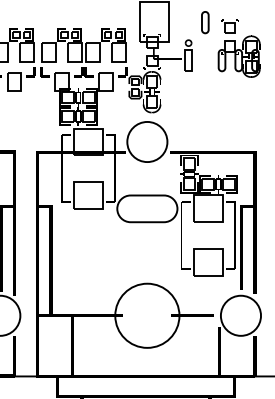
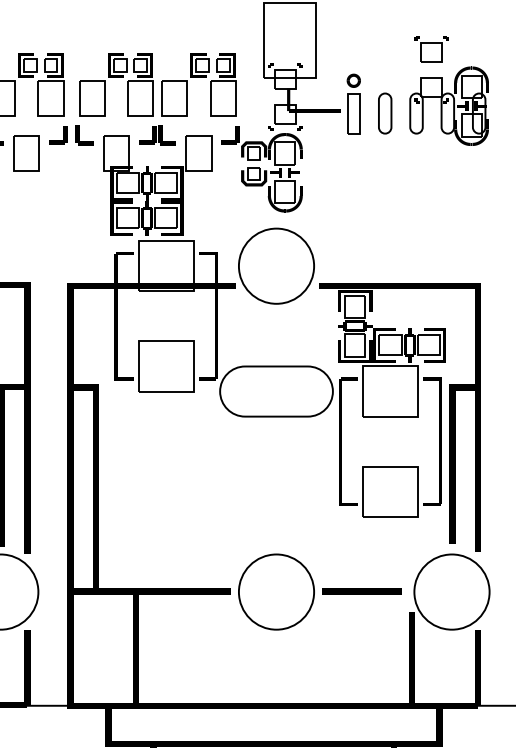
part: (205, 22) -> (385, 113), moved
circle: (147, 315) -> (276, 591), size x0.62

